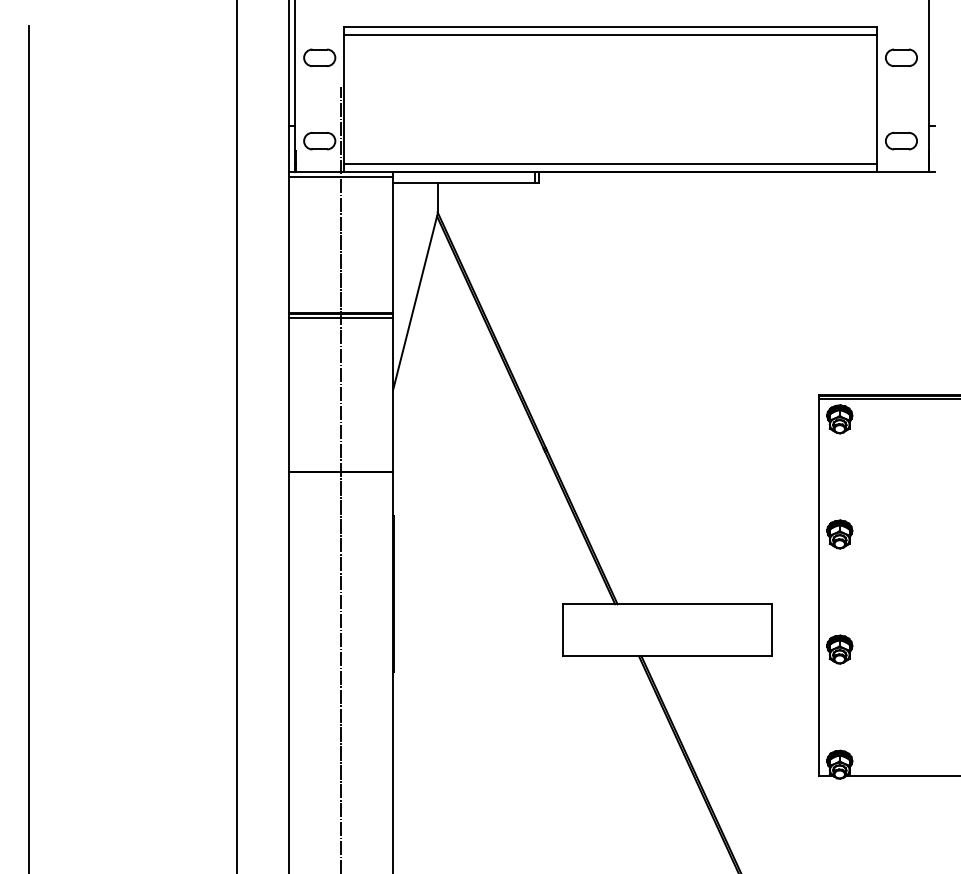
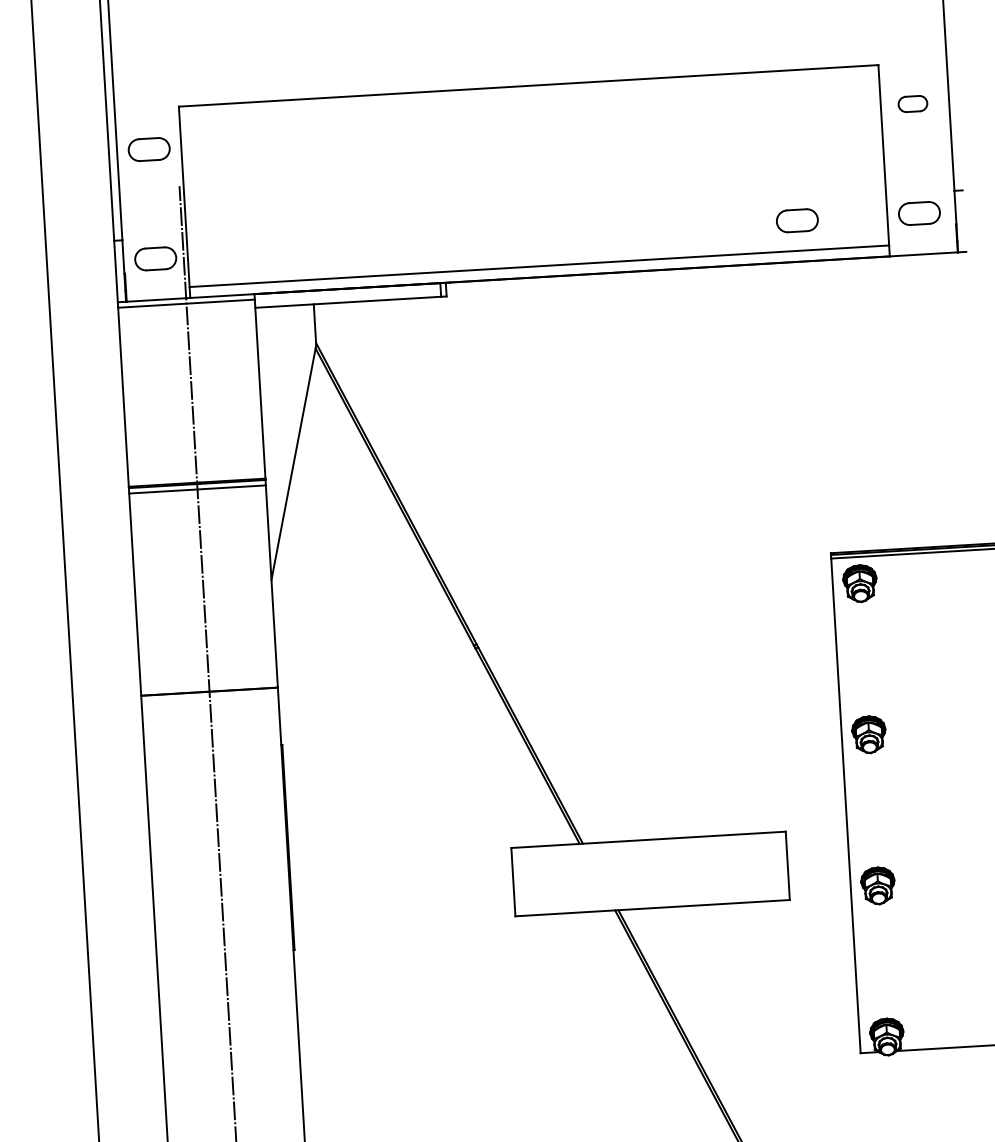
line: (610, 34) -> (529, 96), removed
part: (901, 57) -> (912, 103), size x0.7
part: (808, 141) -> (797, 221), added

